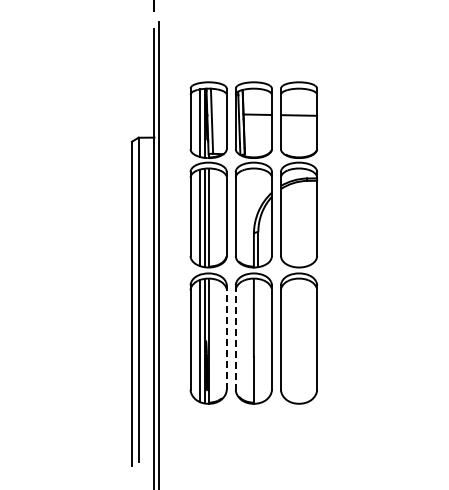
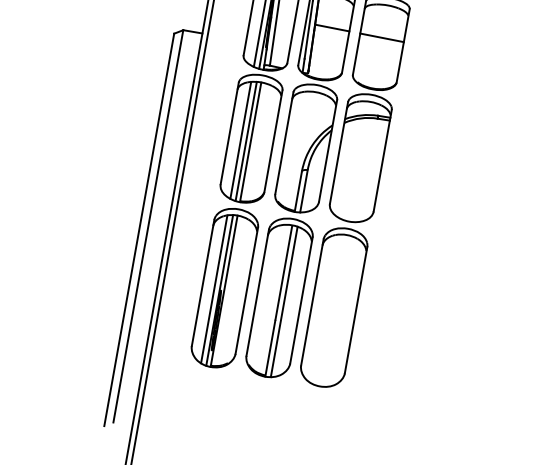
line: (226, 337) -> (246, 290), dashed -> solid
line: (235, 338) -> (257, 293), dashed -> solid
line: (258, 340) -> (284, 301), added

